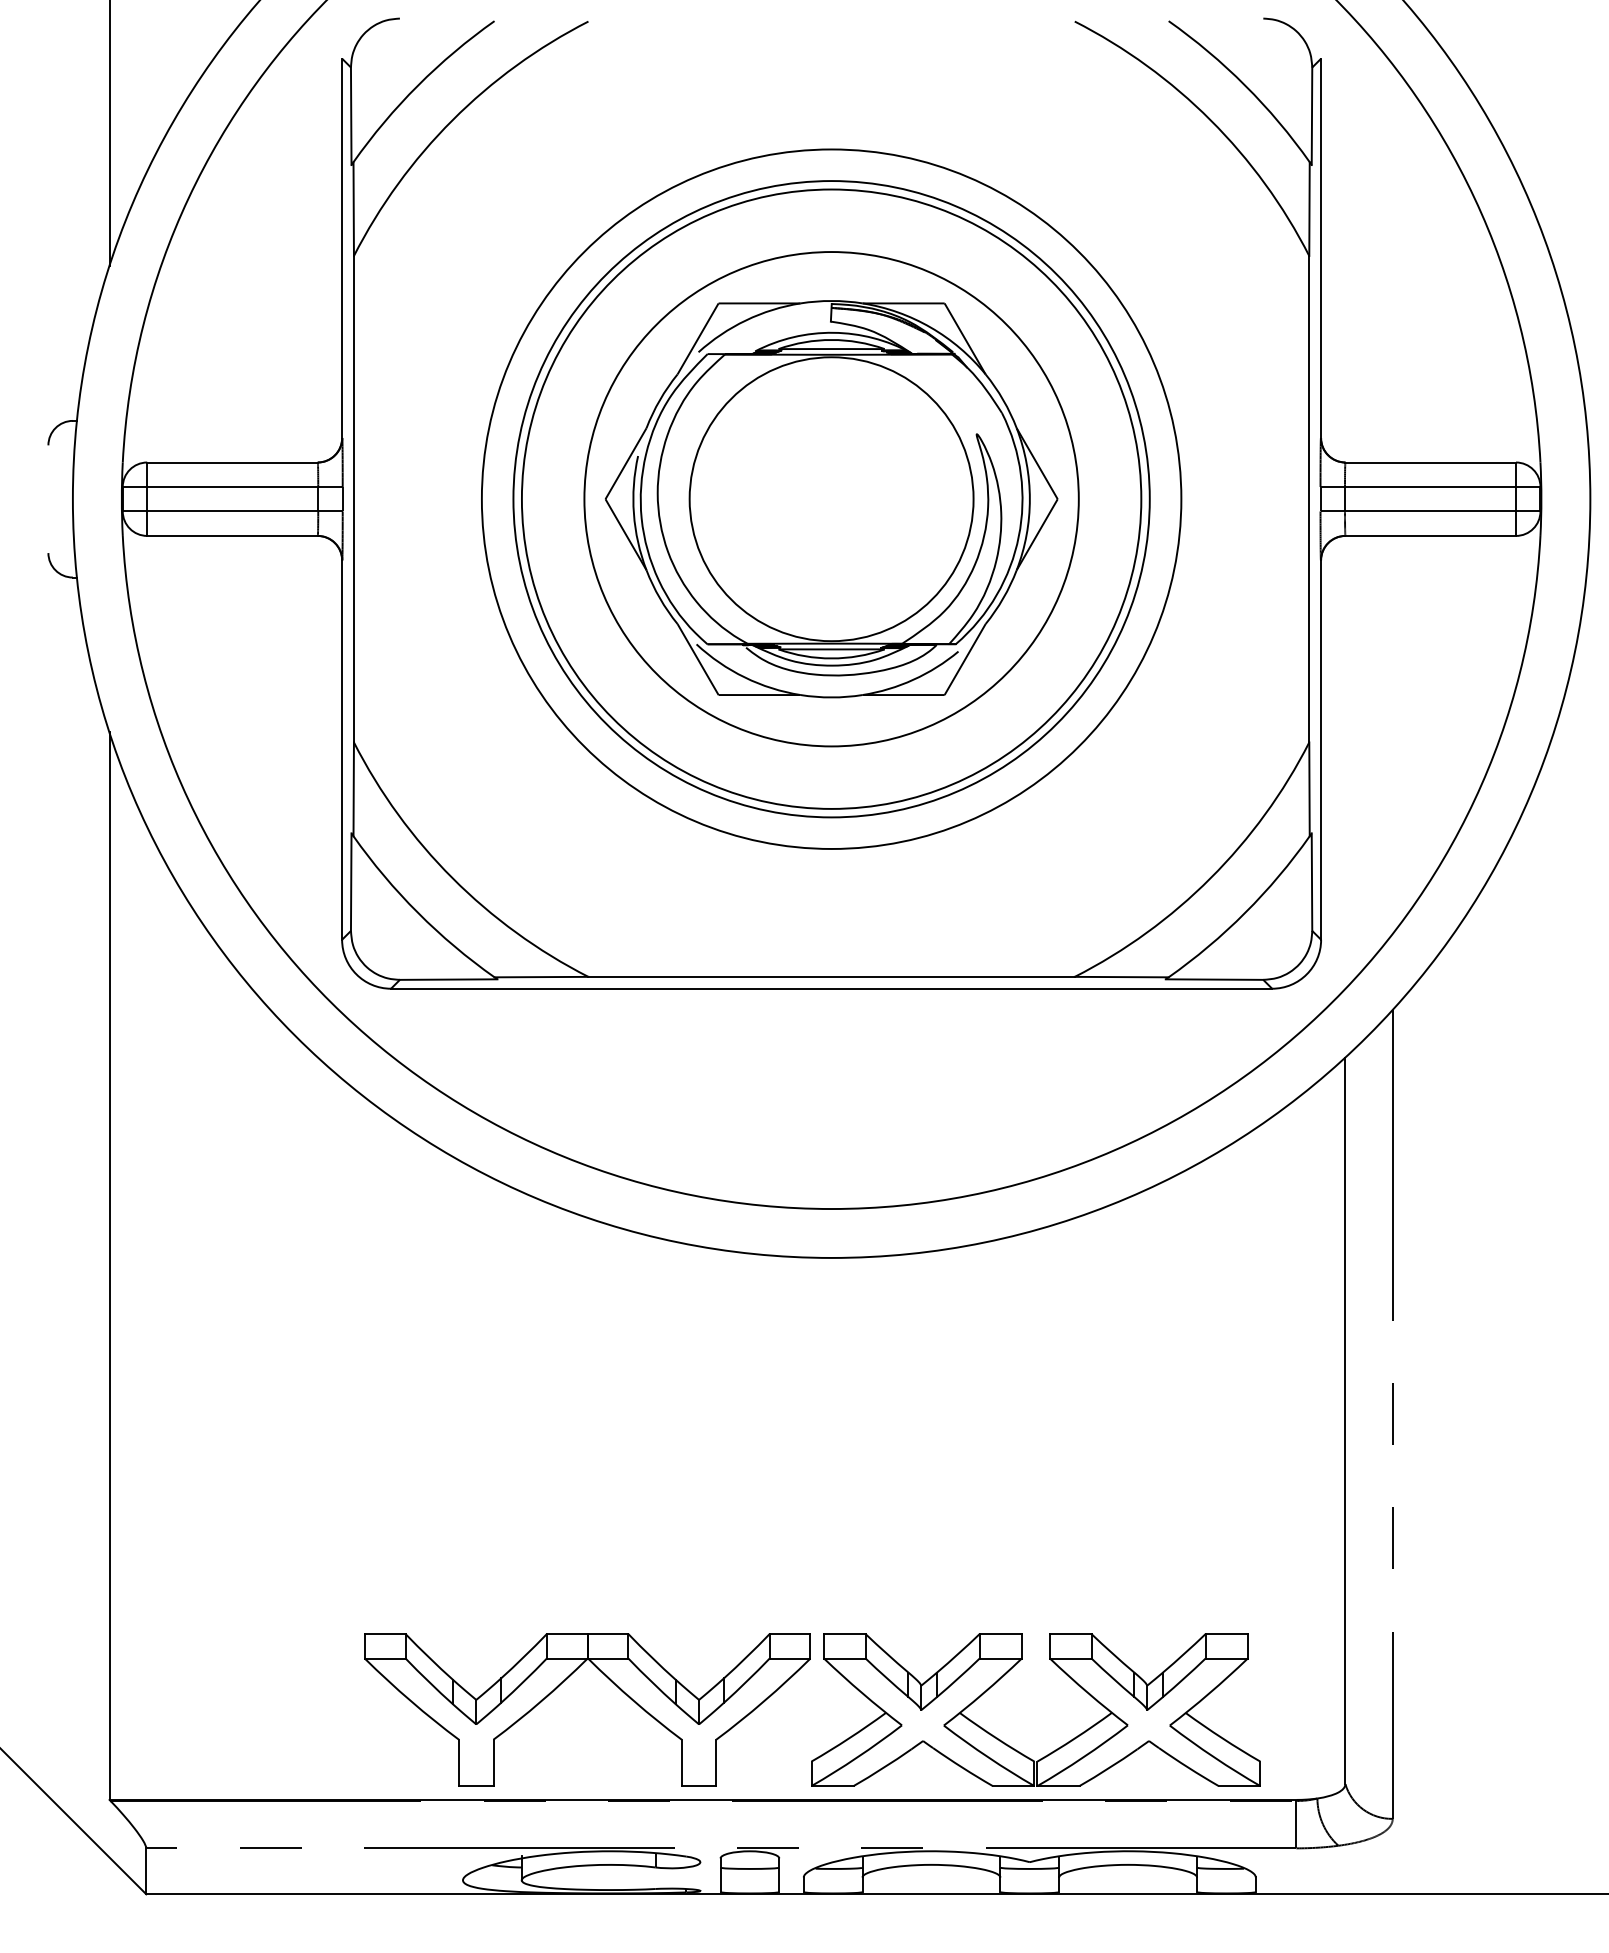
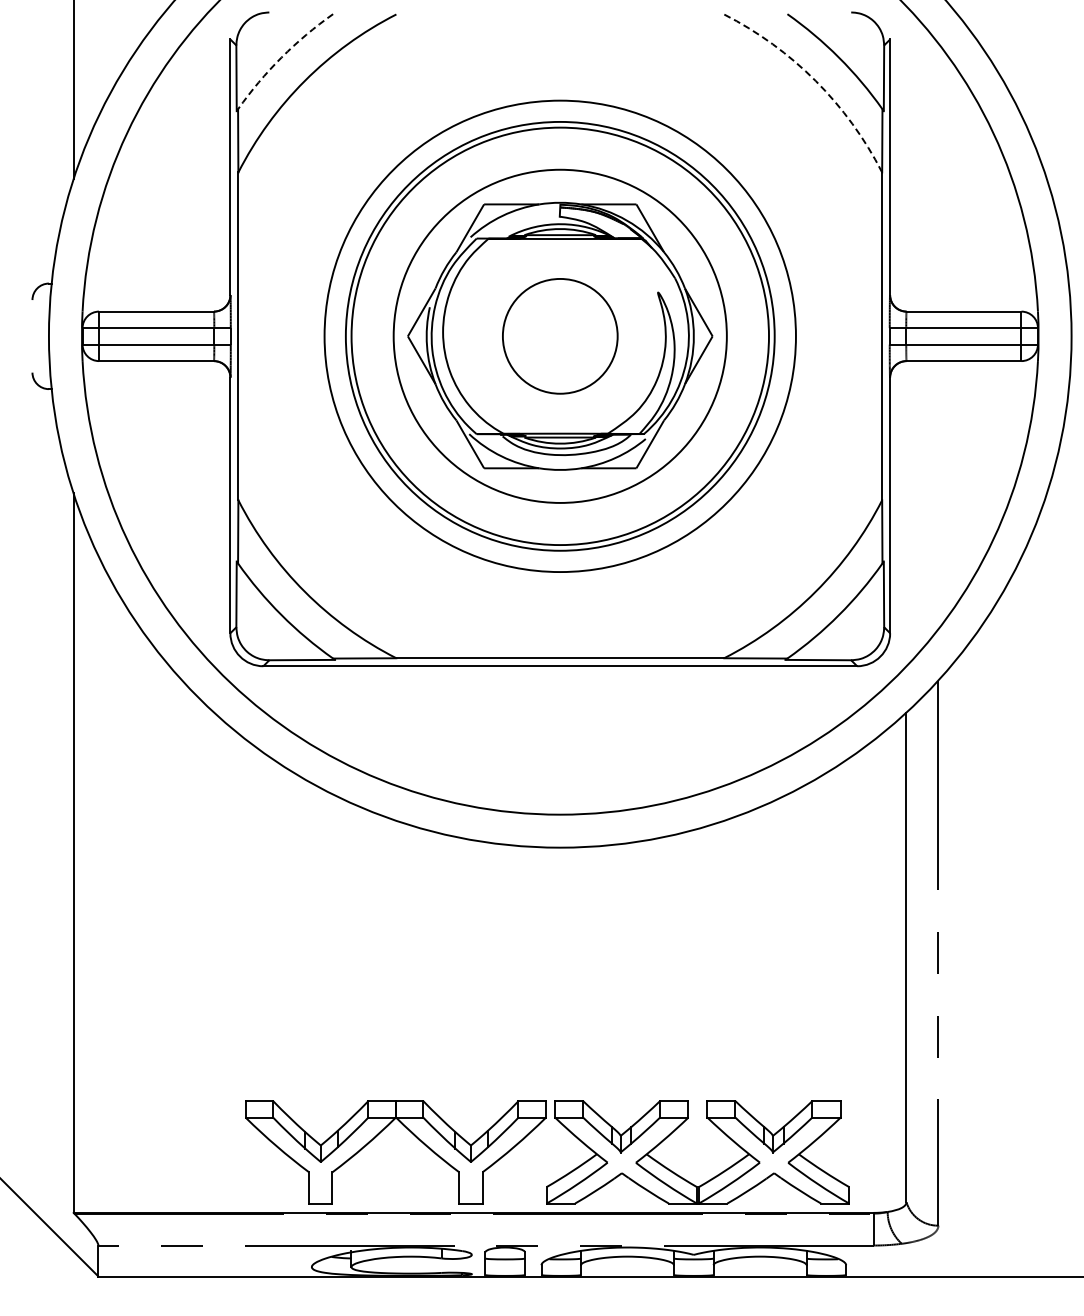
arc: (417, 85) -> (281, 57), solid -> dashed
arc: (1210, 119) -> (815, 80), solid -> dashed
circle: (830, 499) -> (559, 336), size x0.6

